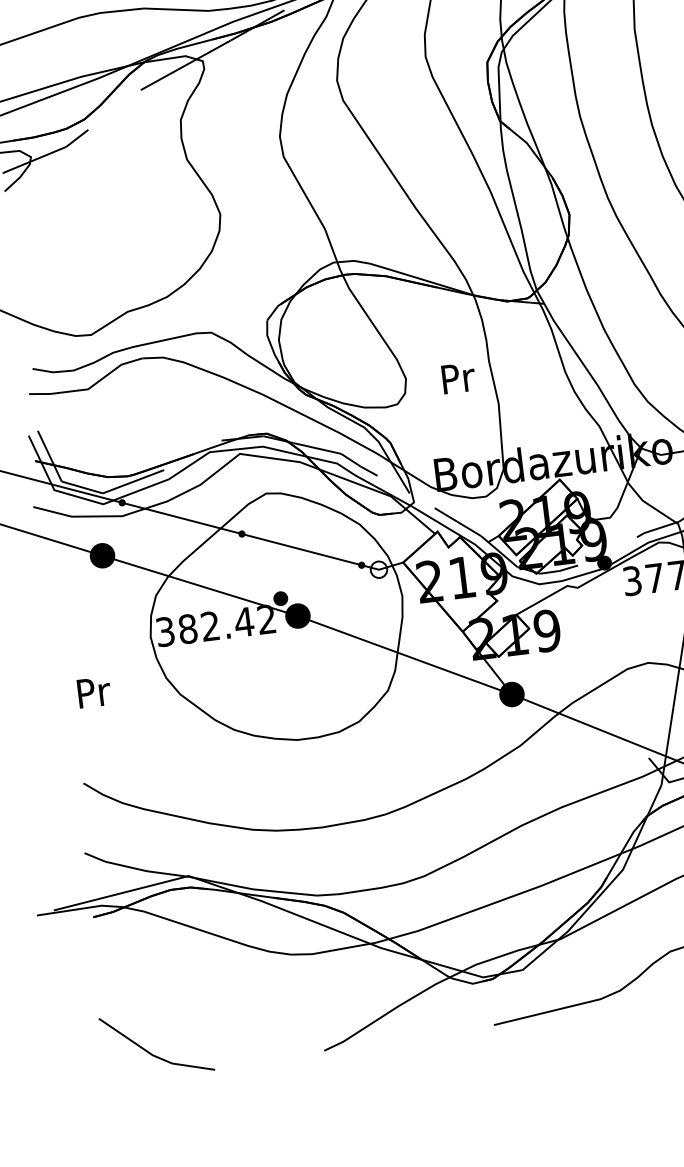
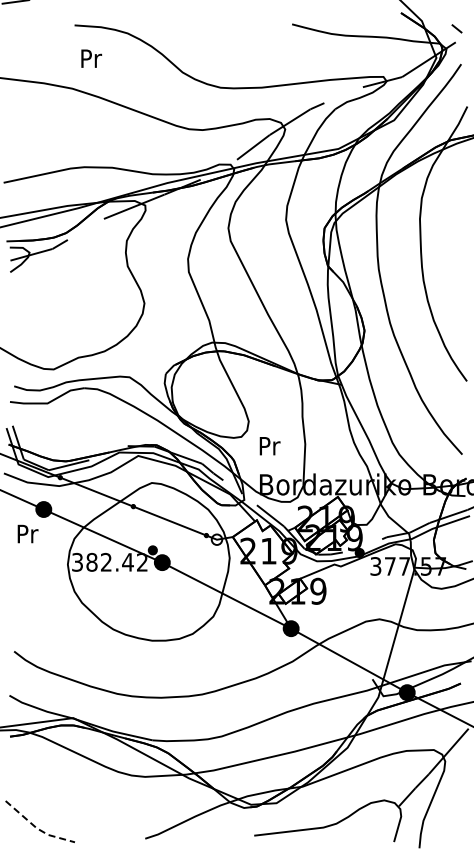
text: (457, 378) -> (269, 446), moved
text: (93, 691) -> (27, 533), moved
line: (152, 1055) -> (36, 828), solid -> dashed

